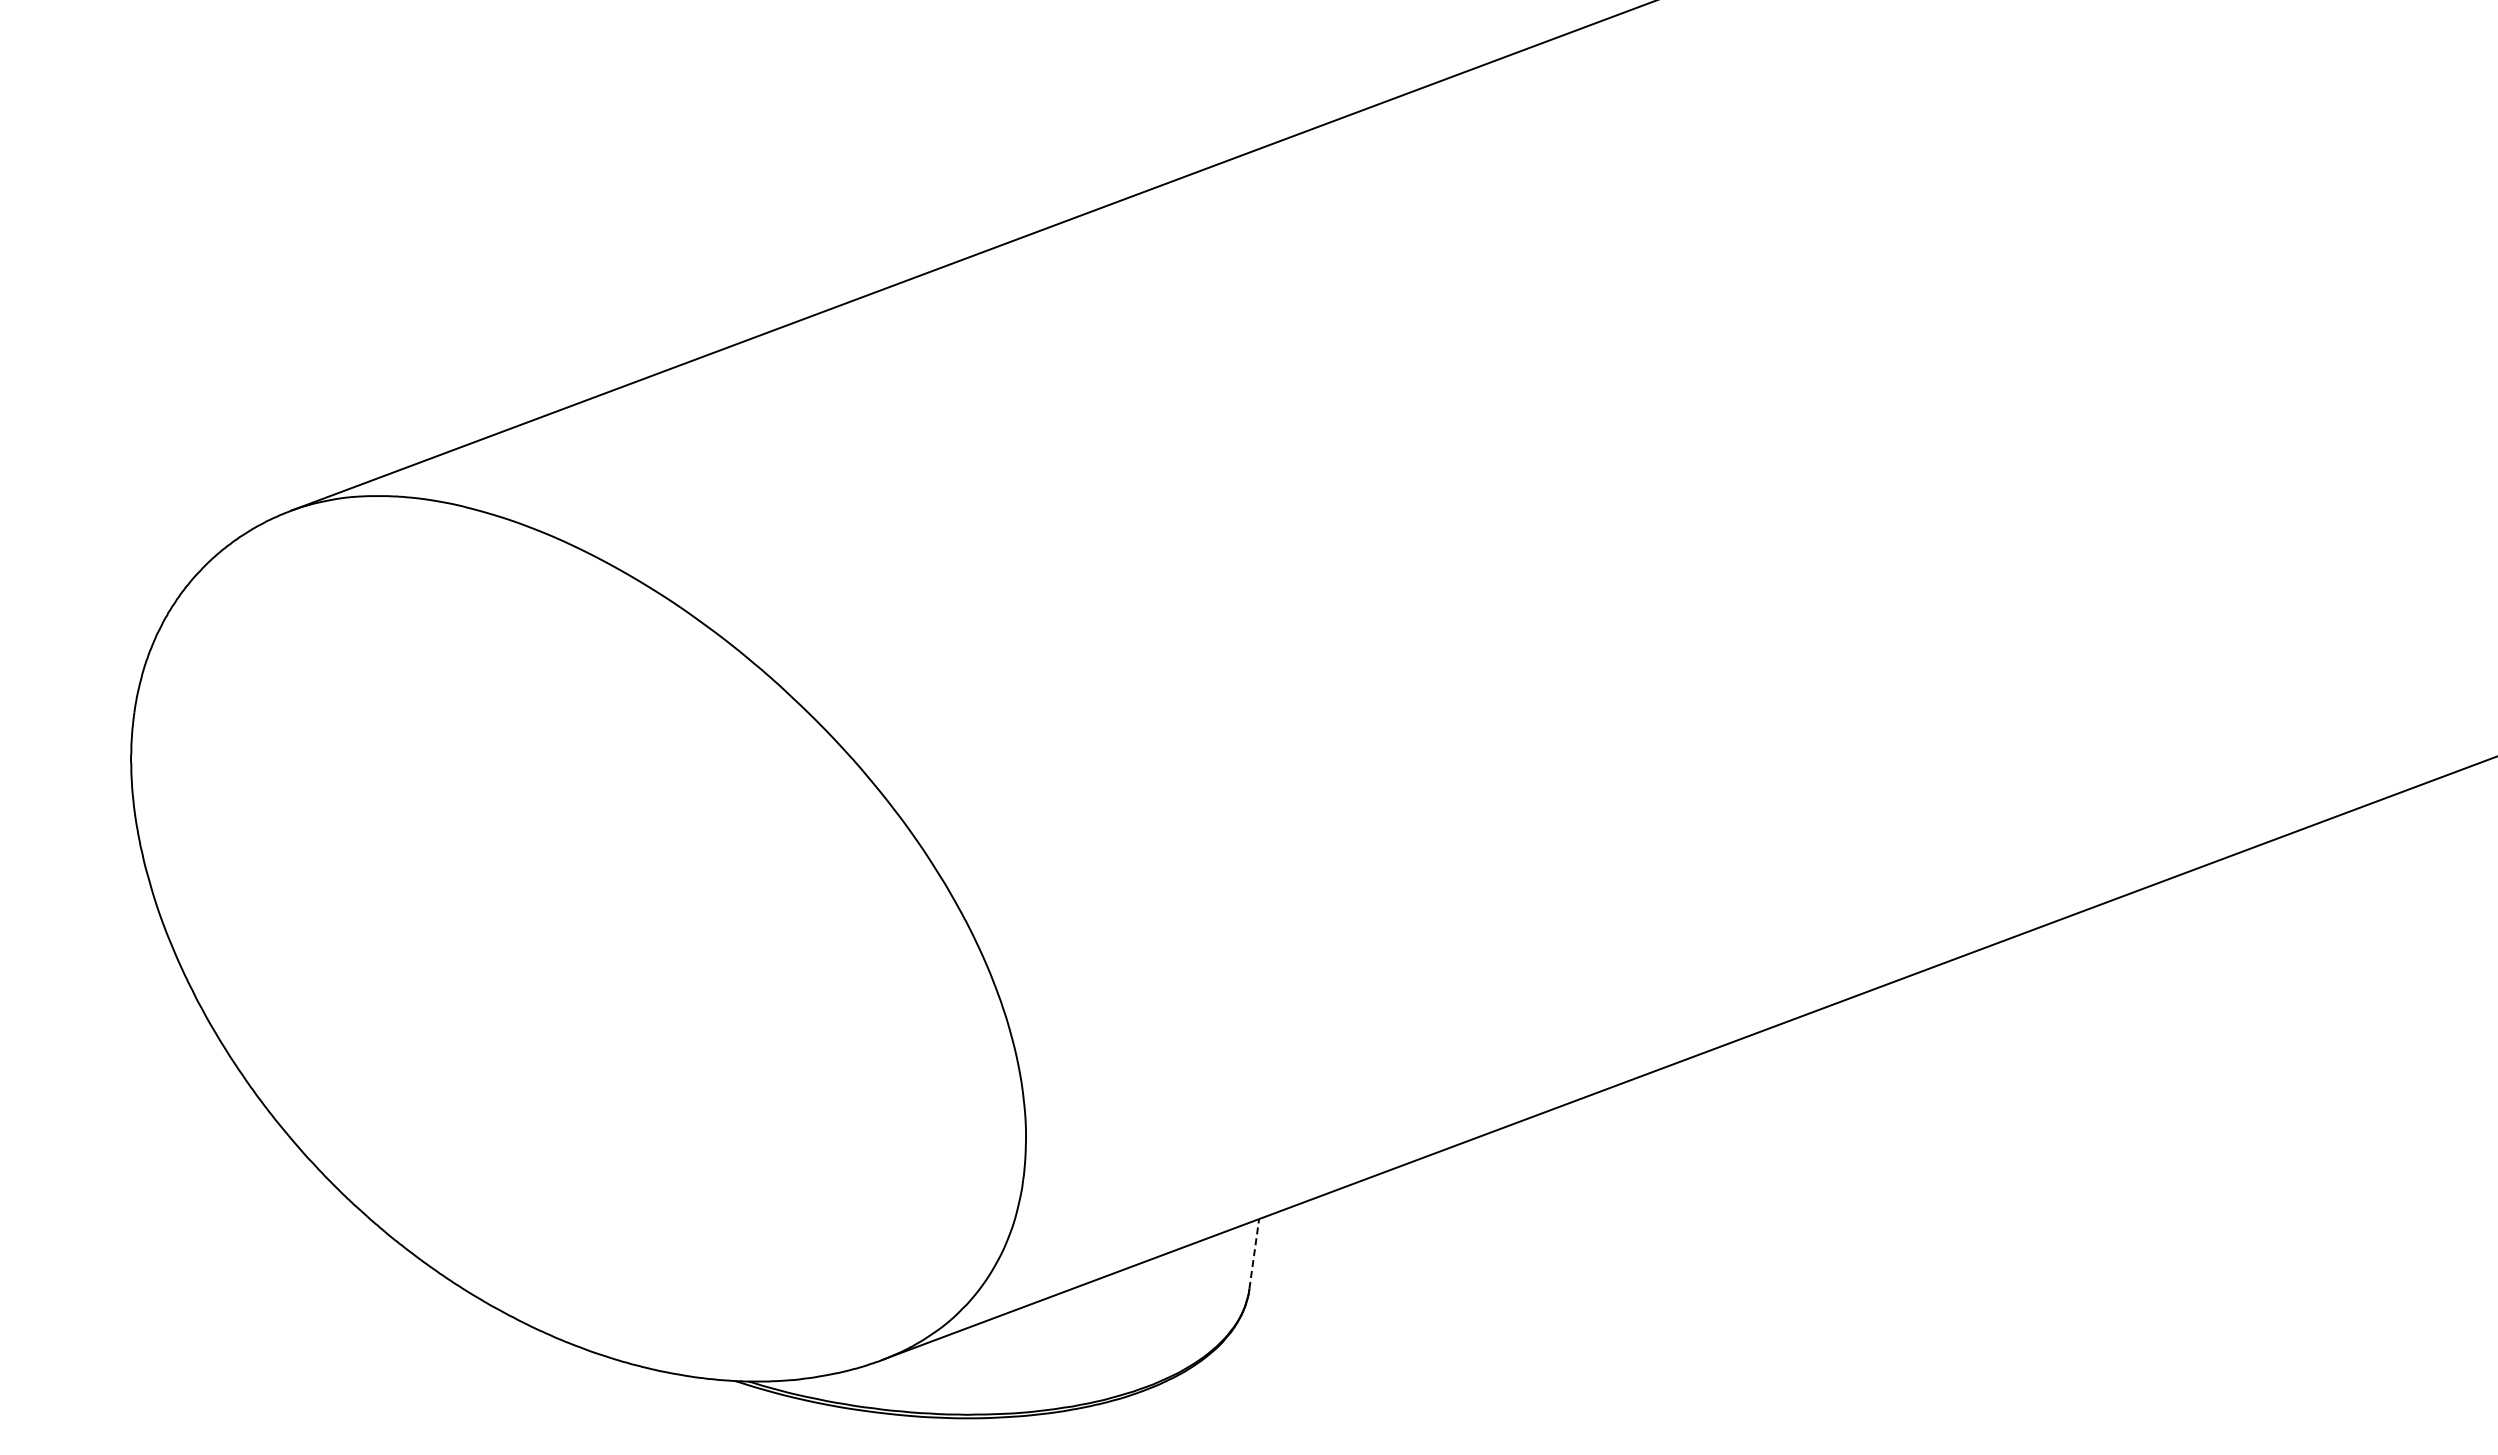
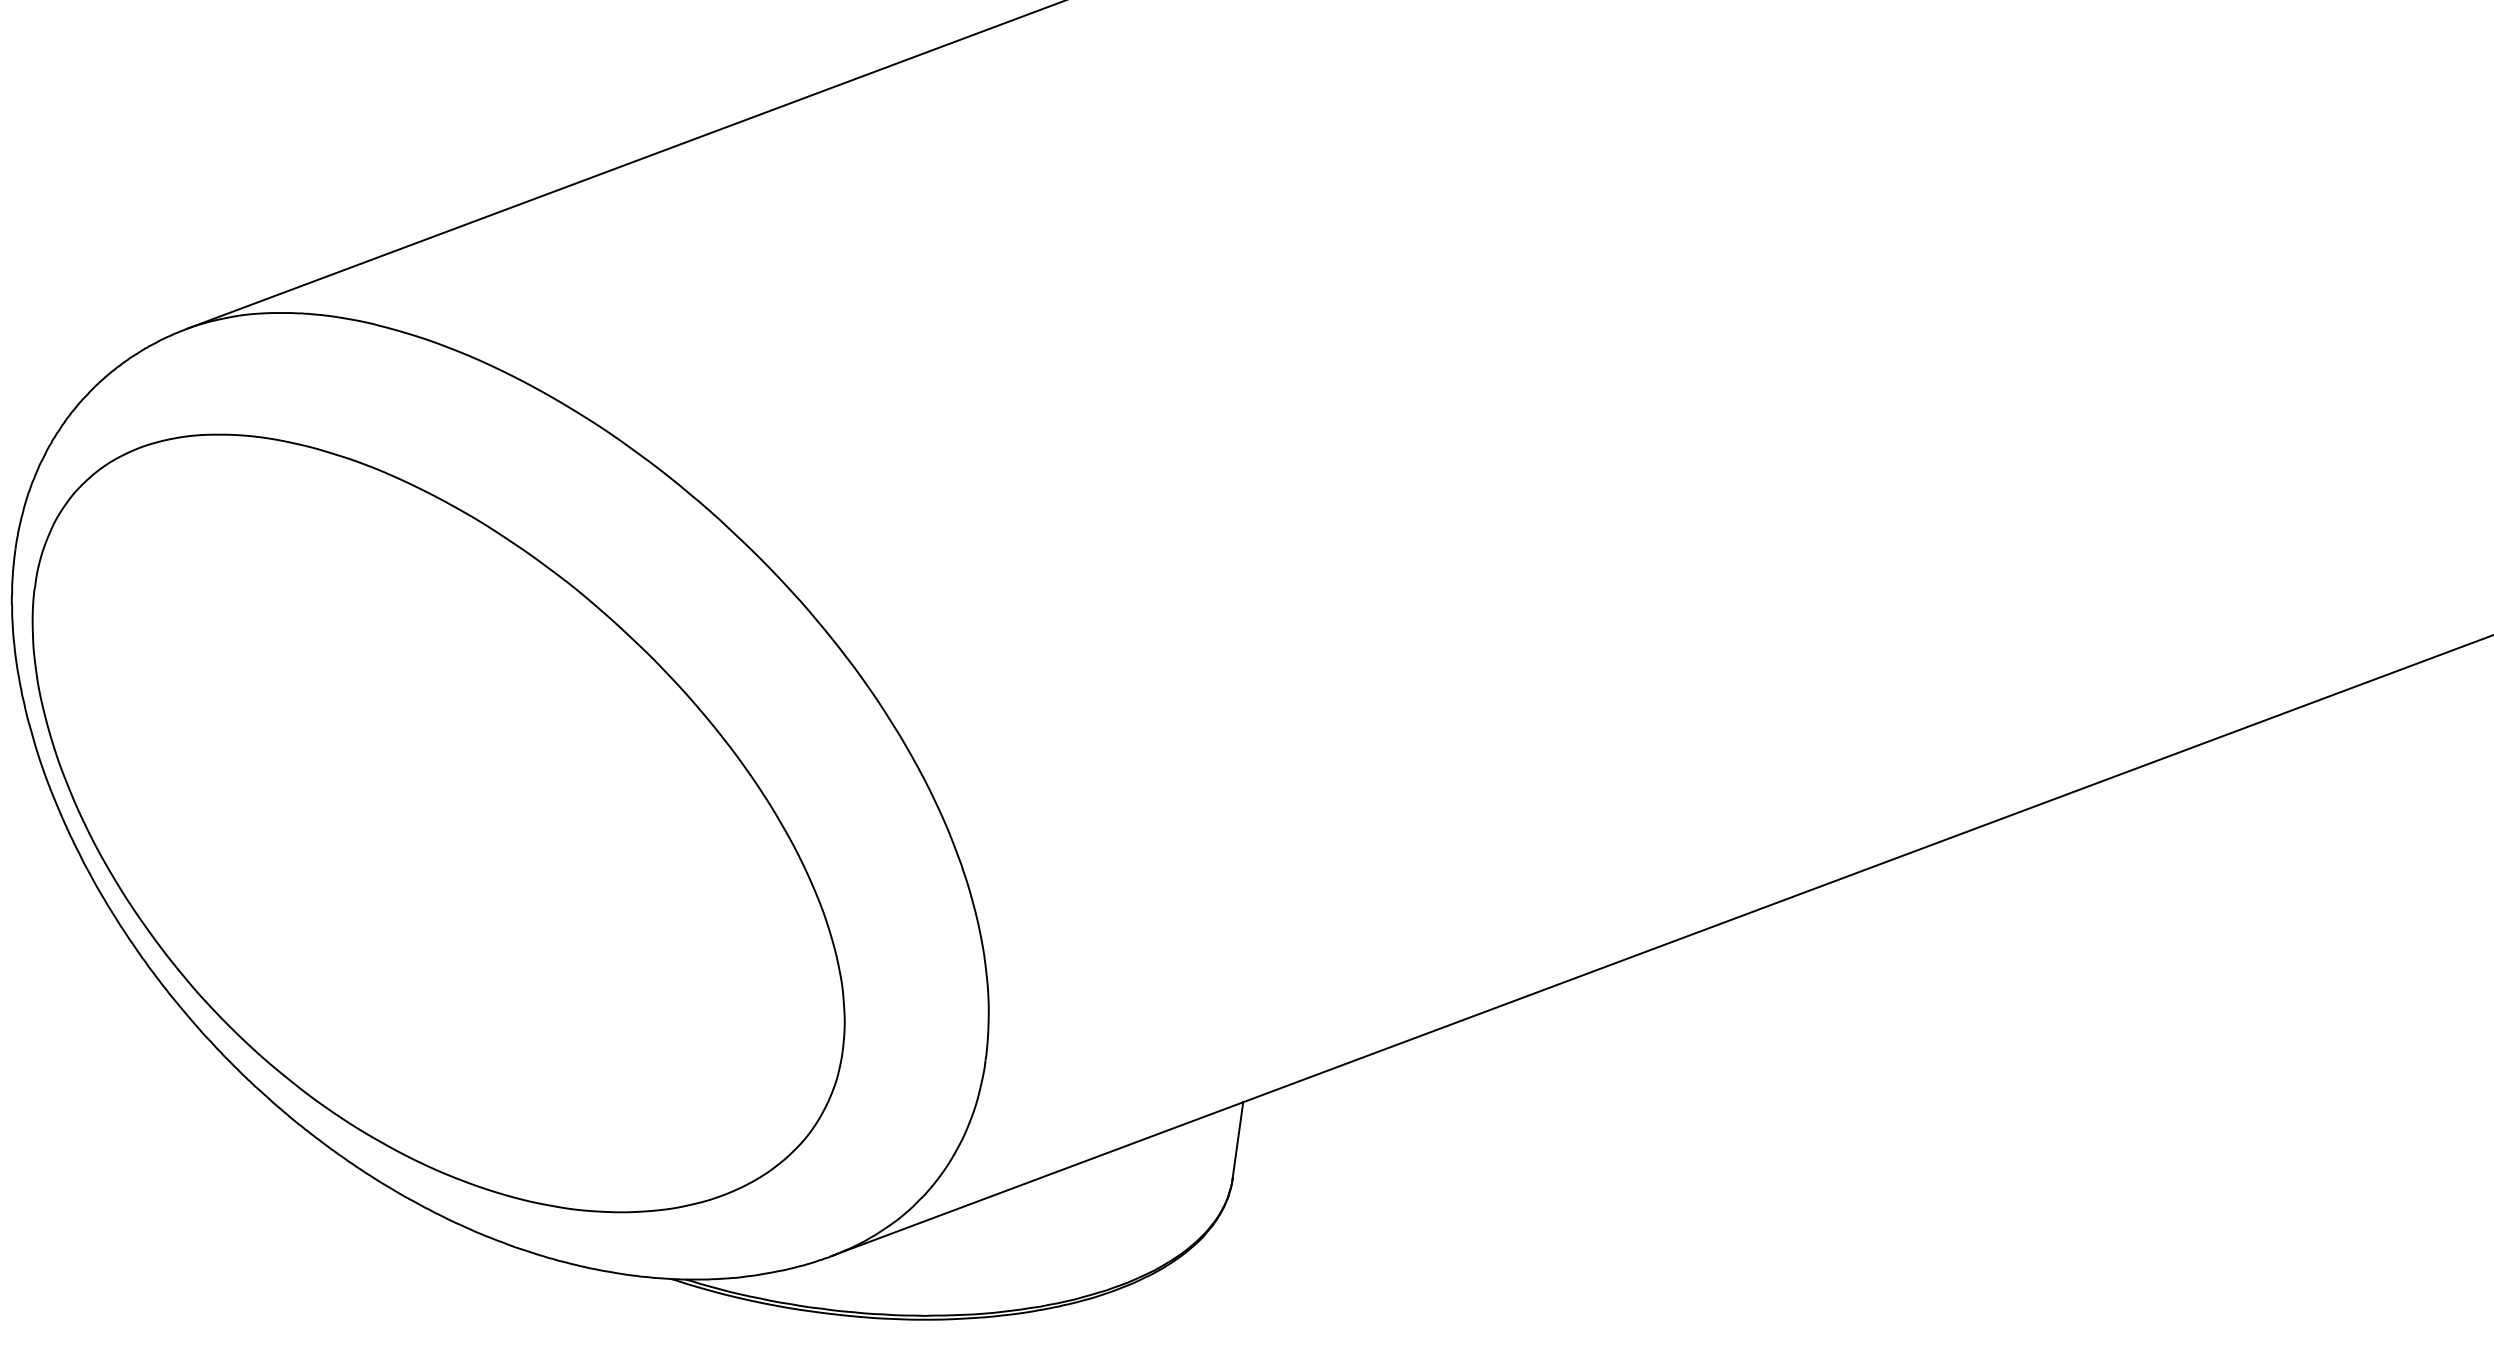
part: (521, 963) -> (438, 823), added
line: (1254, 1253) -> (1238, 1139), dashed -> solid

